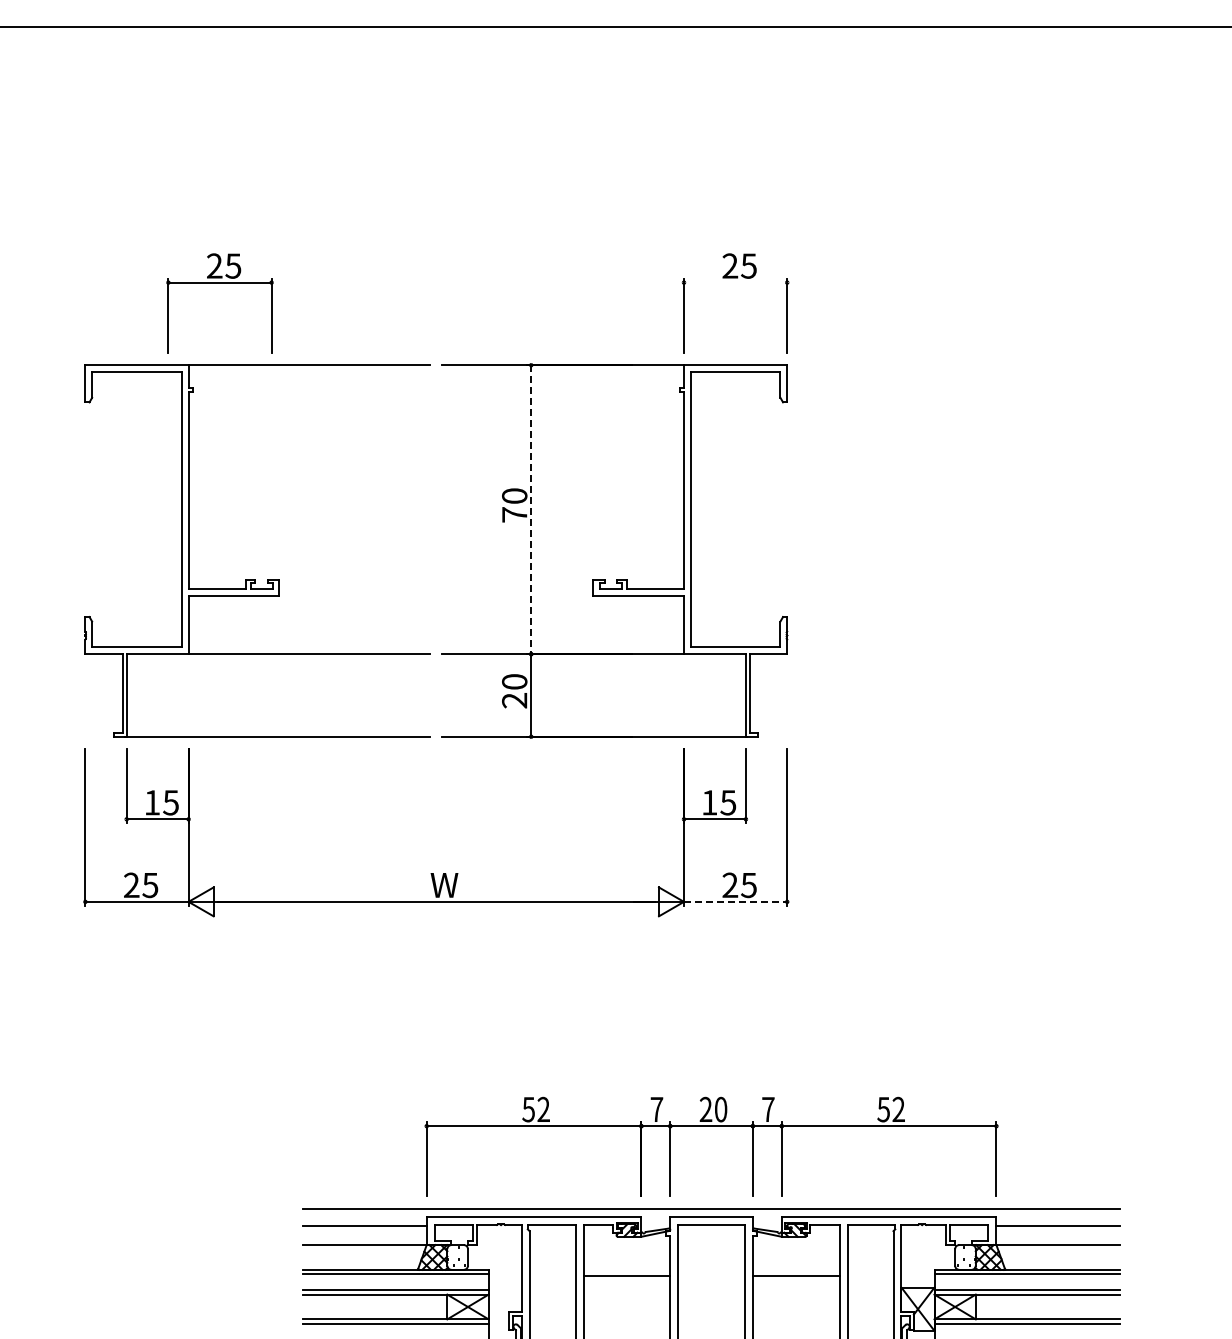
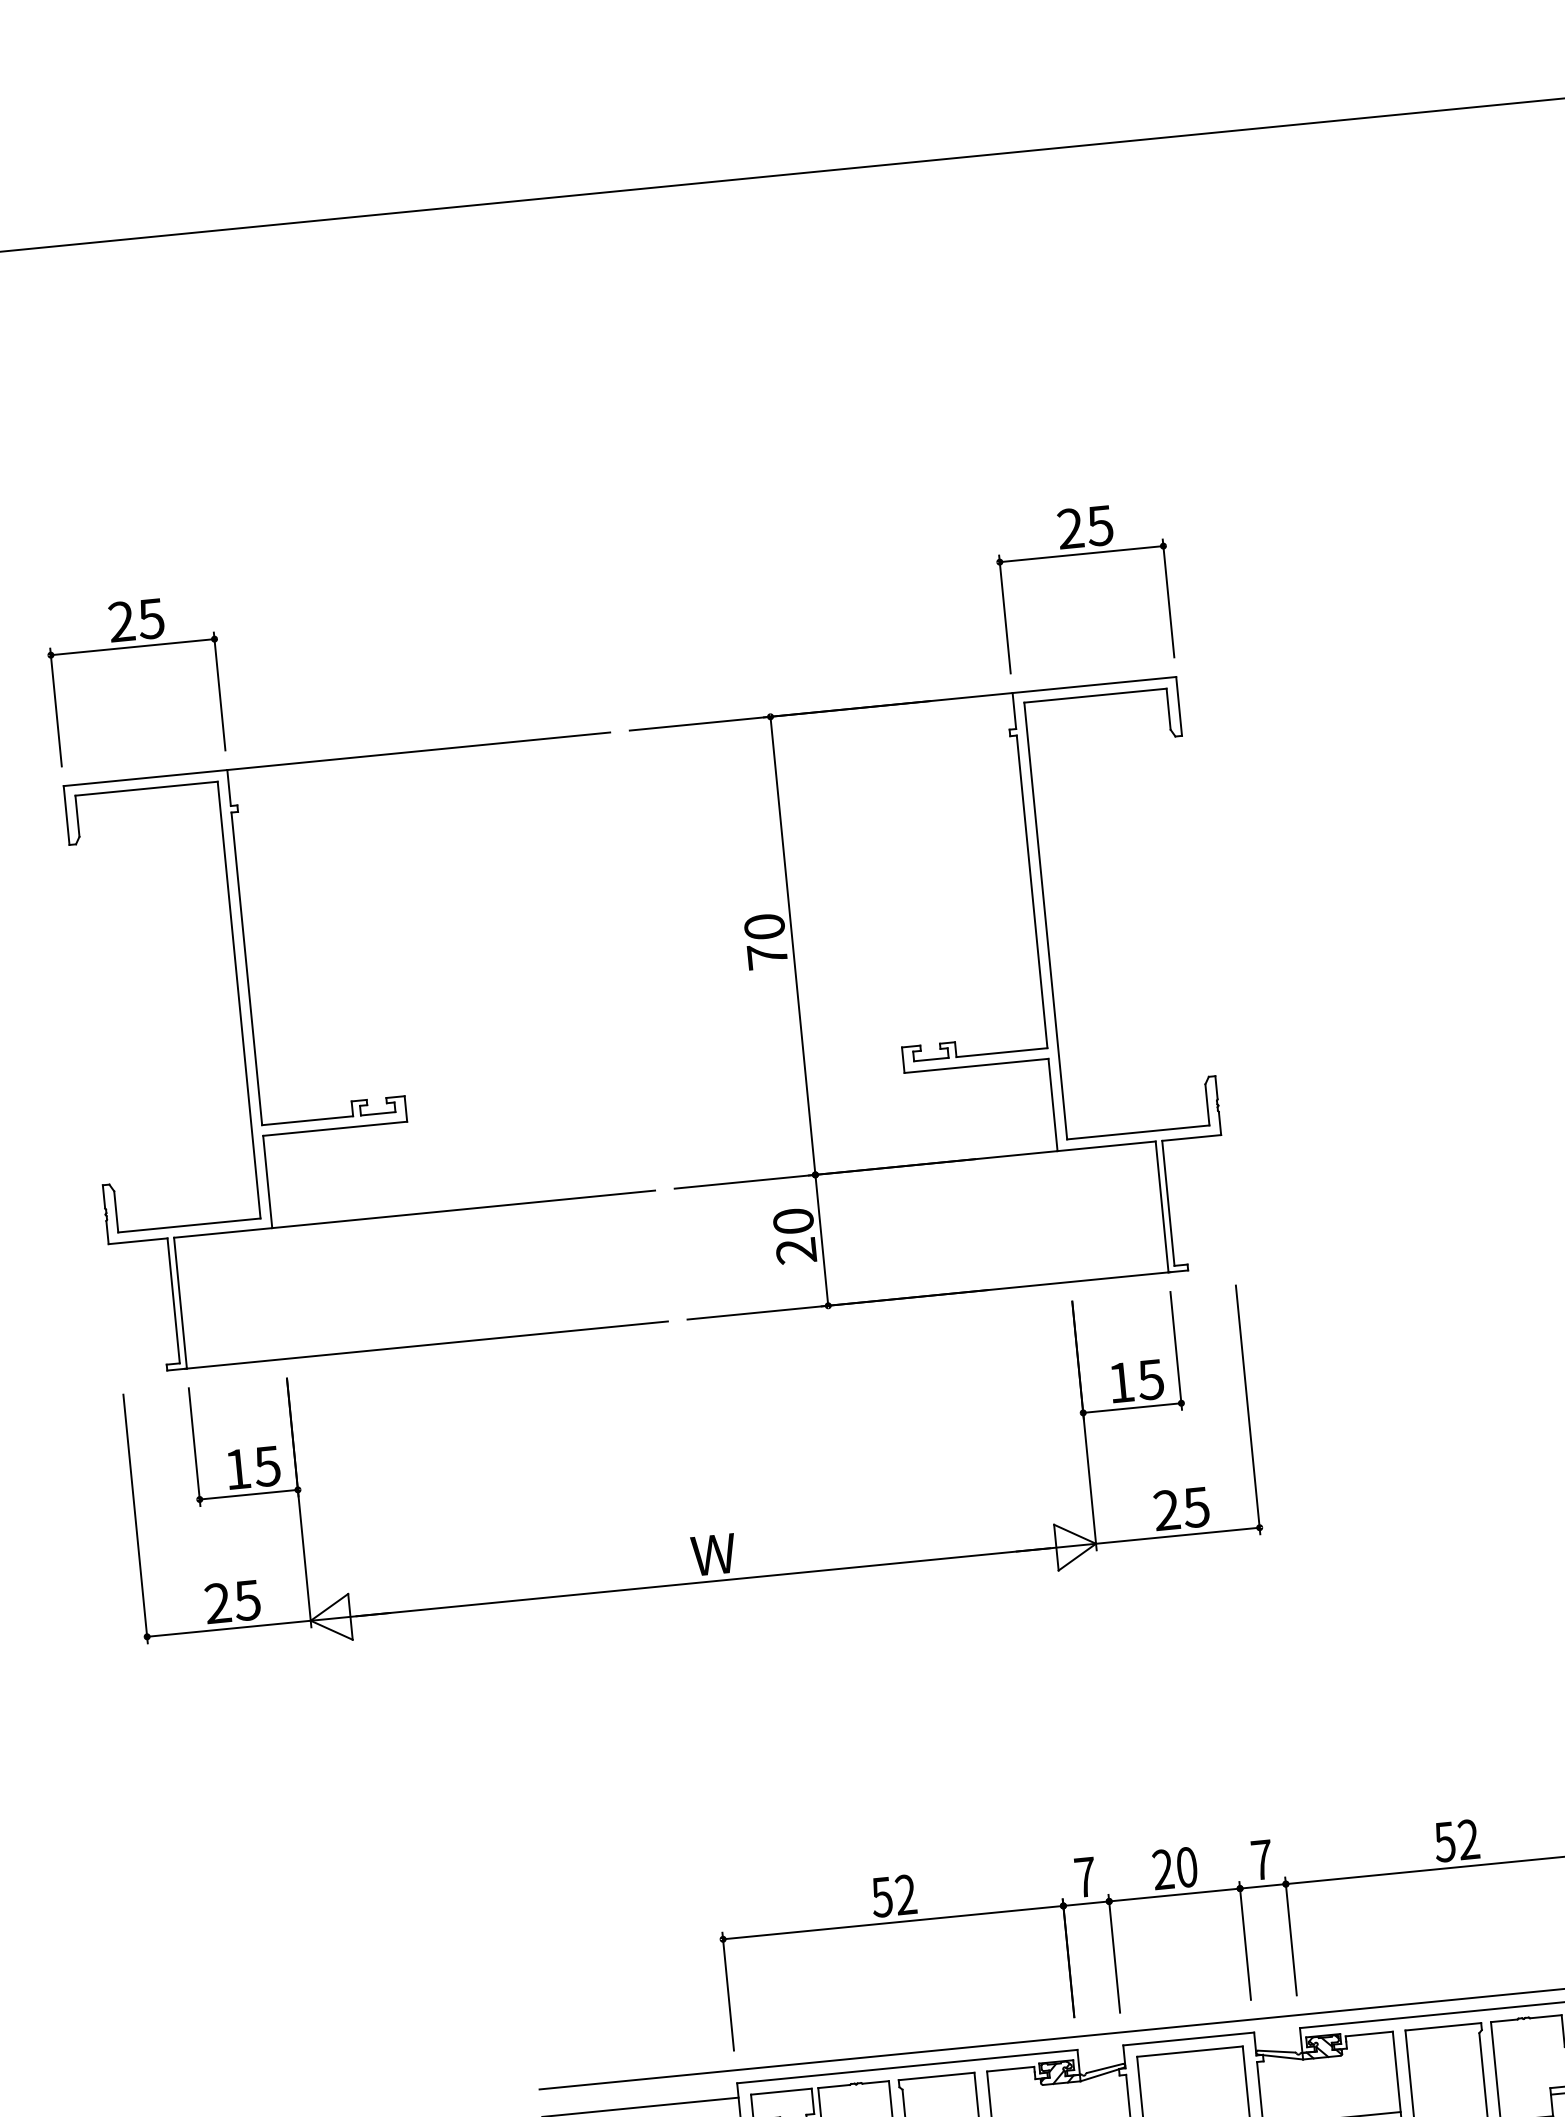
line: (735, 282) -> (1081, 553), added
part: (219, 283) -> (132, 648), moved
line: (531, 510) -> (793, 947), dashed -> solid
line: (735, 901) -> (1177, 1535), dashed -> solid

